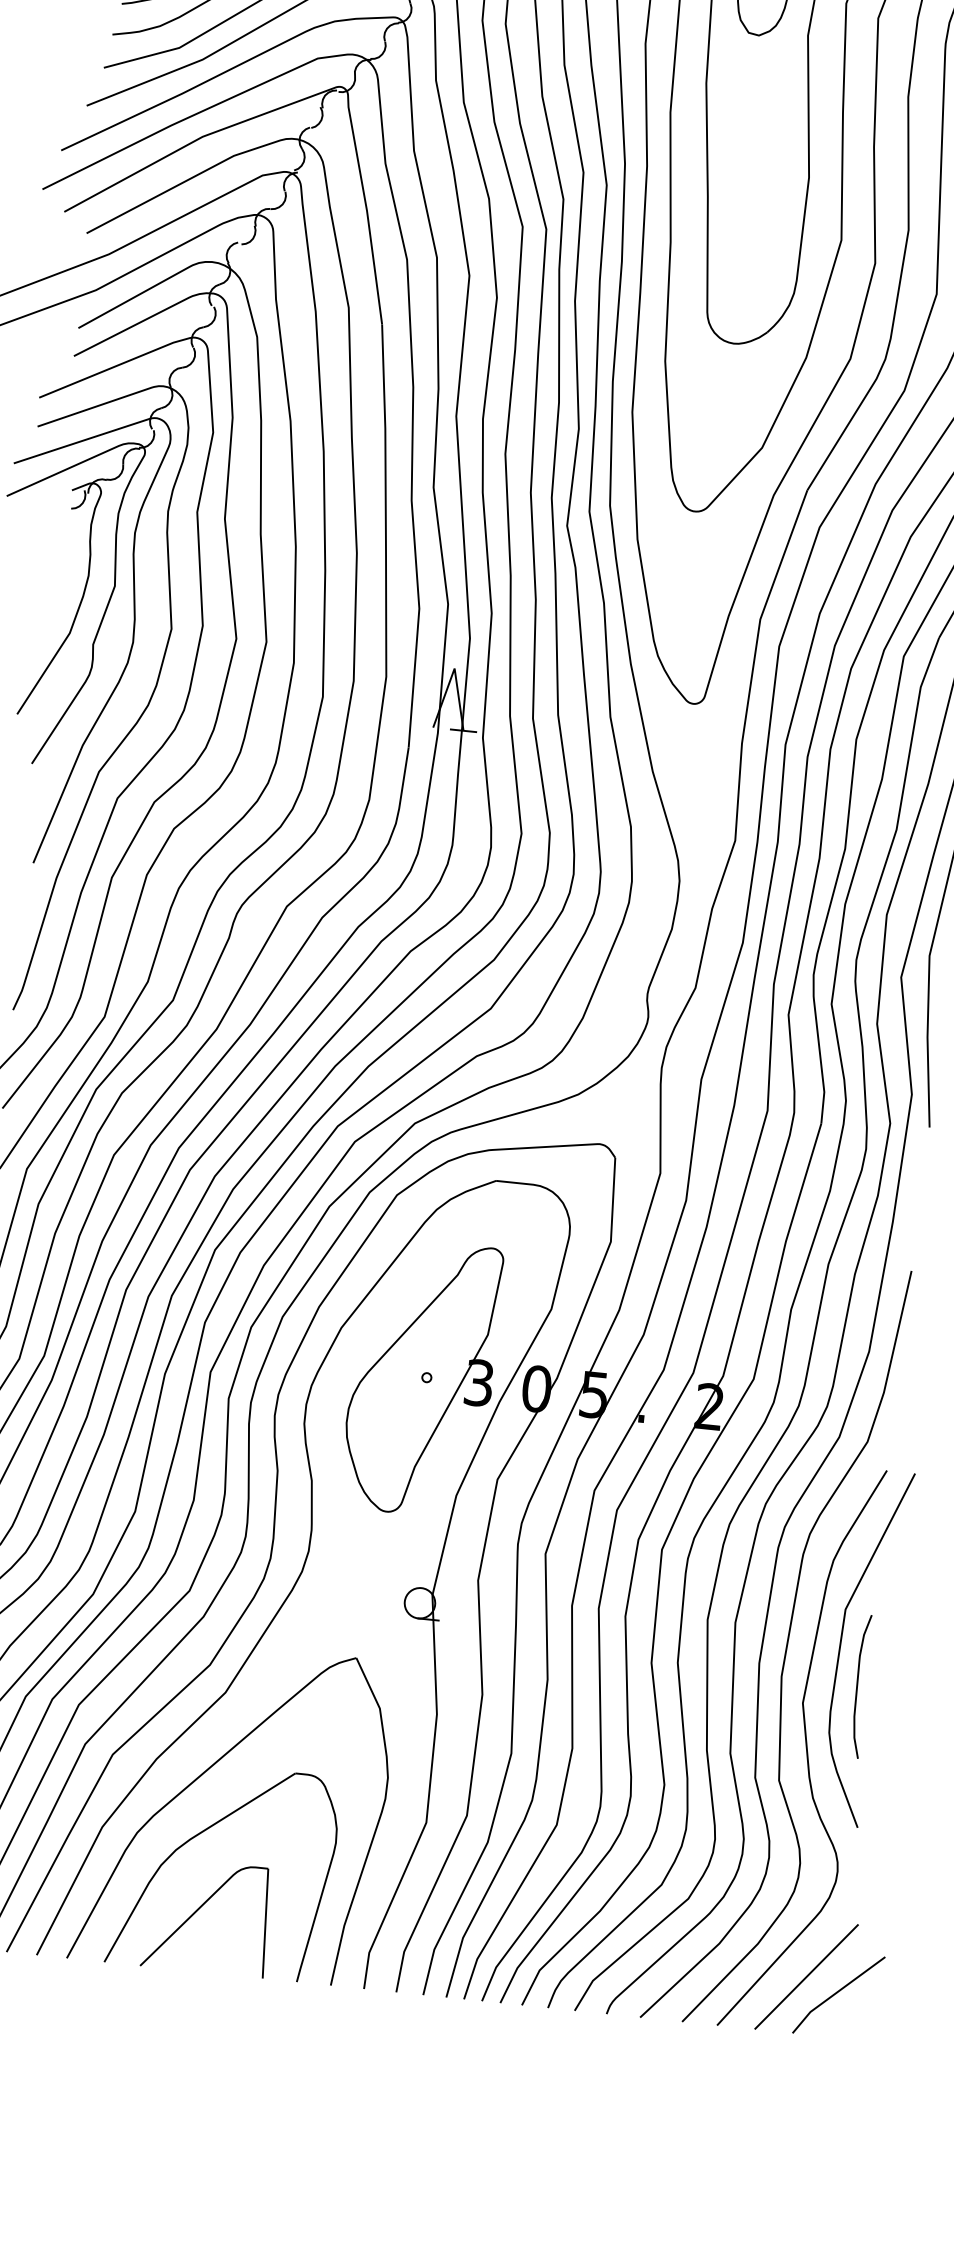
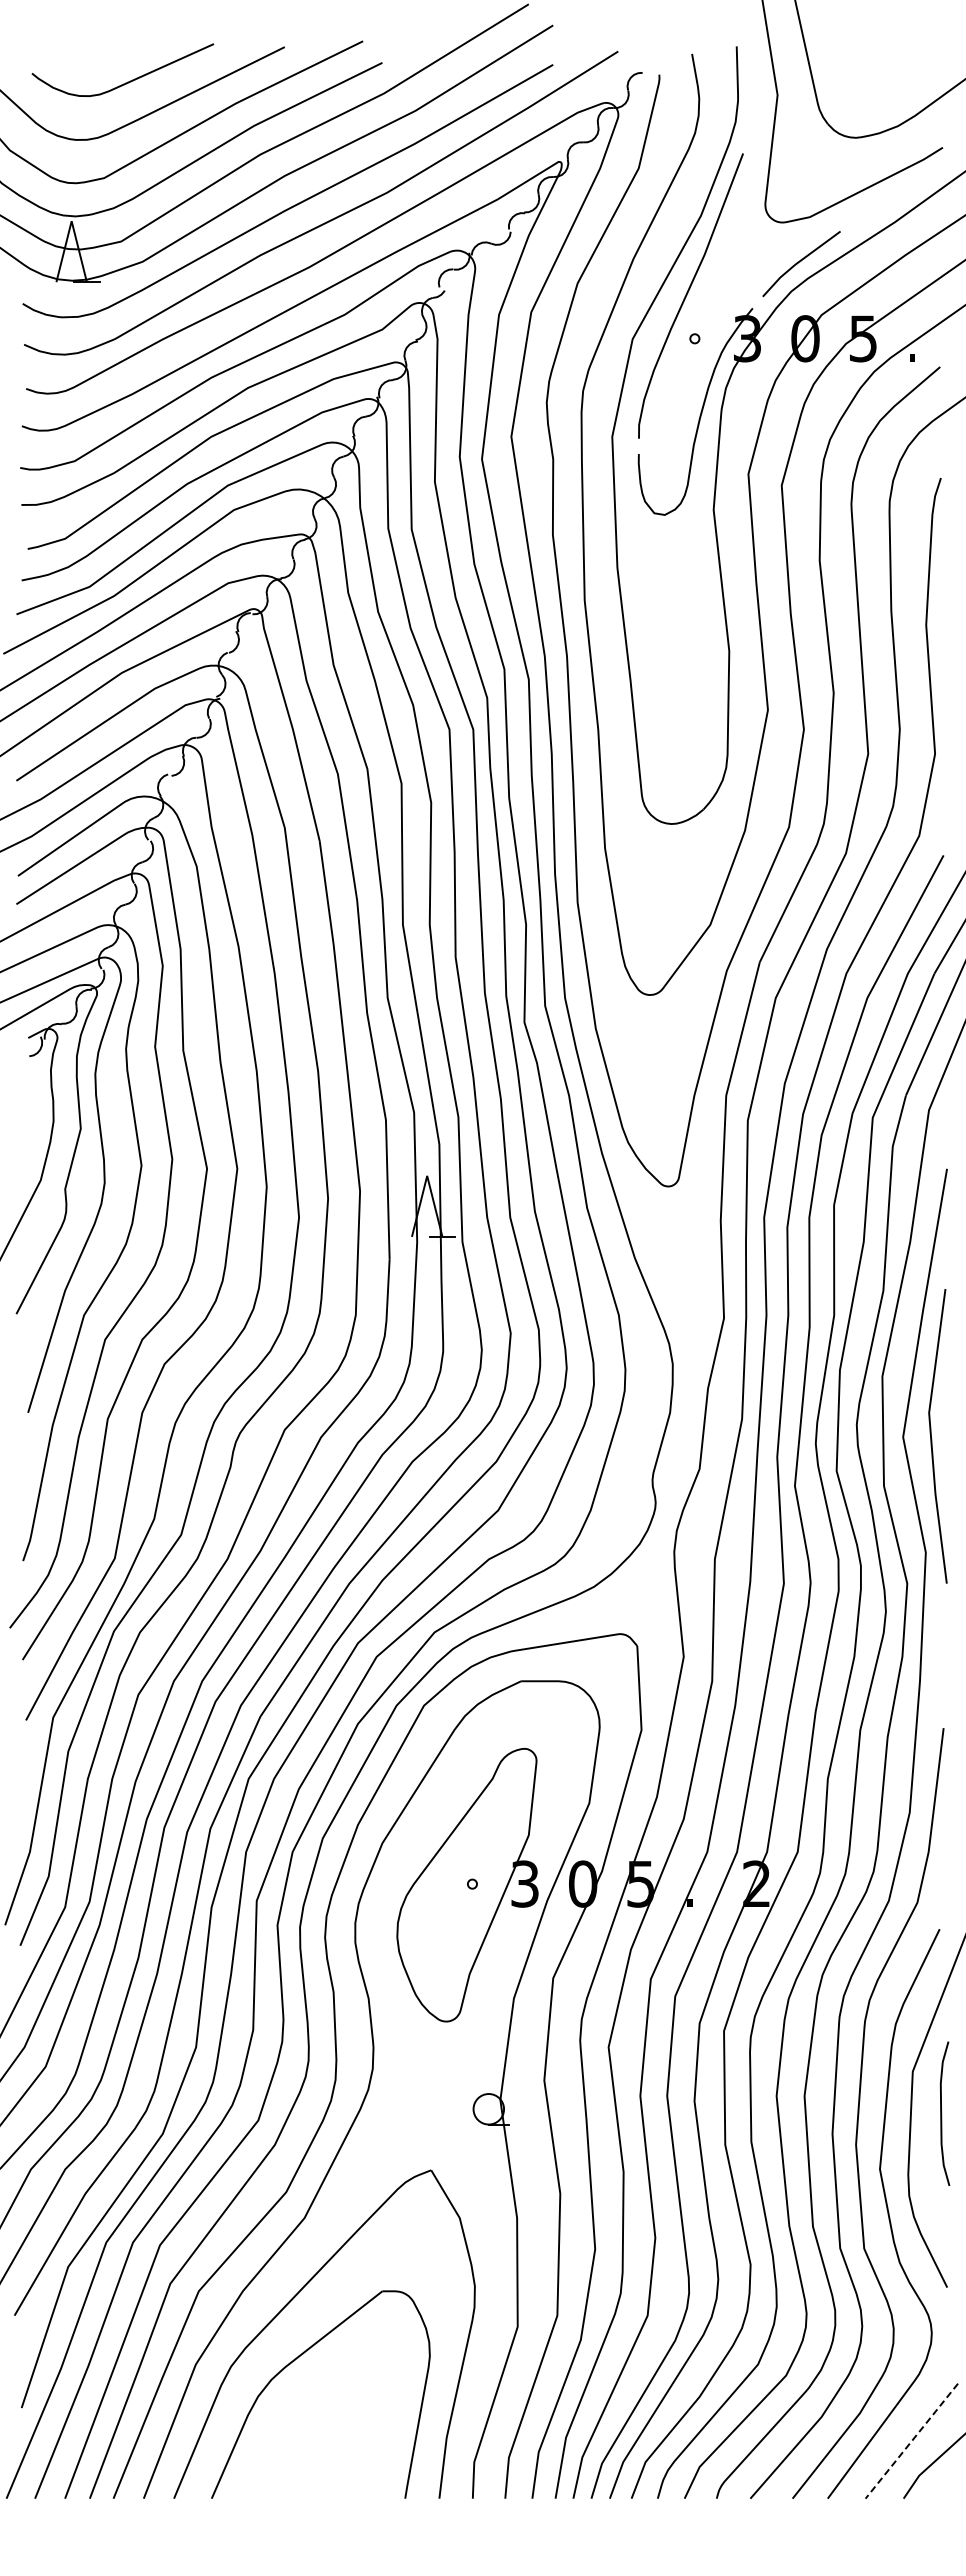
curve: (858, 1686) -> (942, 2113), moved
part: (198, 1910) -> (300, 2437), removed
line: (806, 1977) -> (911, 2441), solid -> dashed

